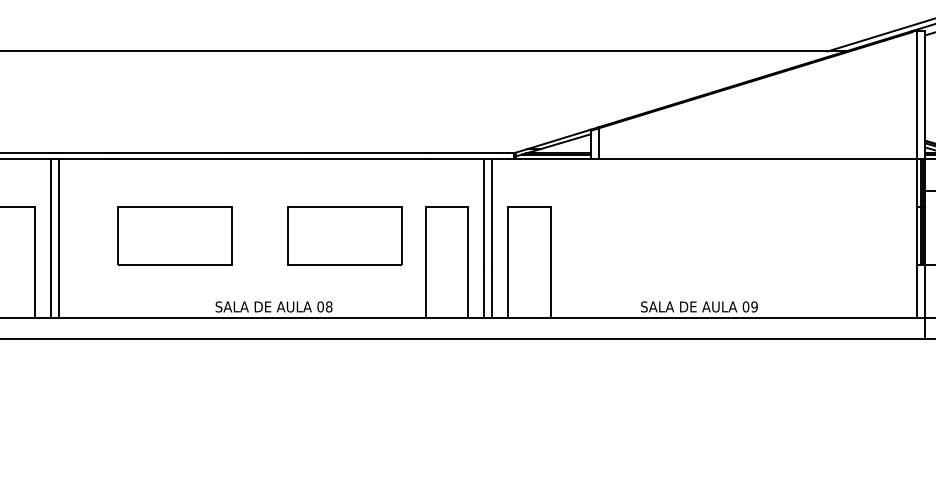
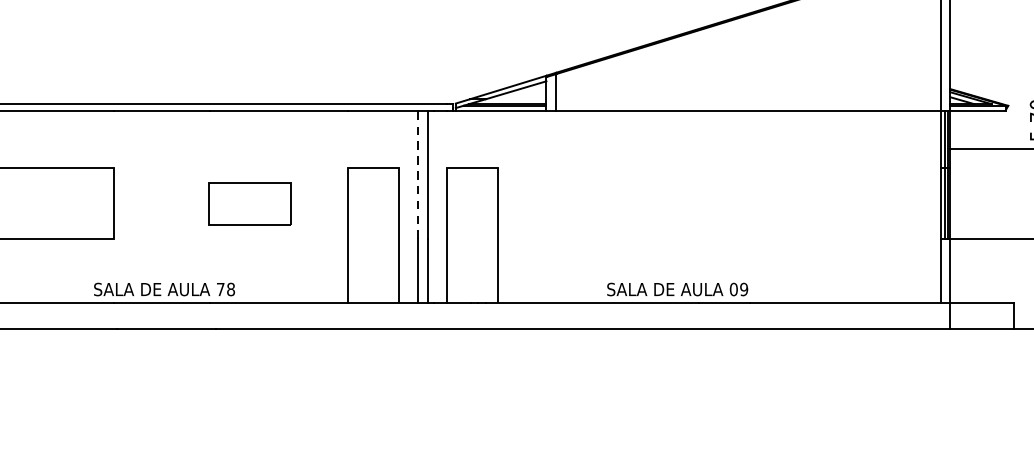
line: (484, 211) -> (418, 174), solid -> dashed
part: (344, 235) -> (249, 203), size x0.6
text: (320, 306) -> (220, 289), 08 -> 78

